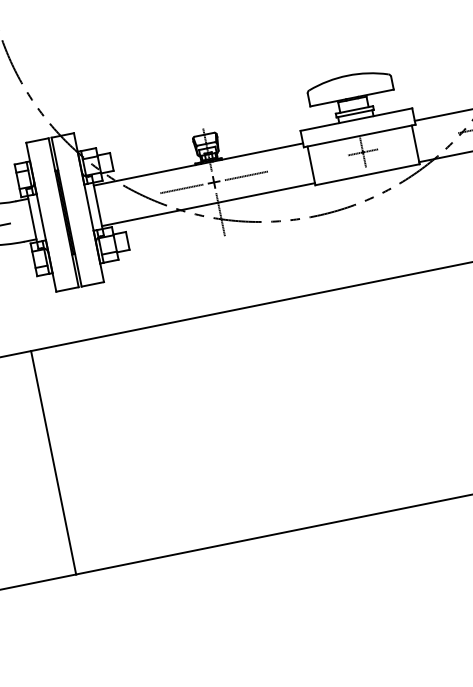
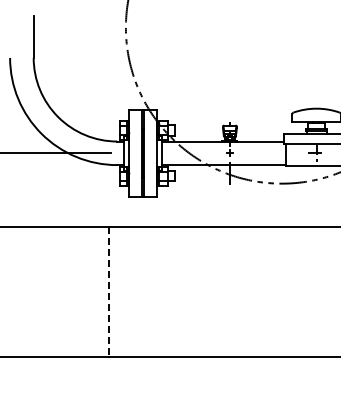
line: (246, 176) -> (248, 153), removed
line: (180, 189) -> (210, 153), removed
line: (53, 463) -> (108, 292), solid -> dashed

